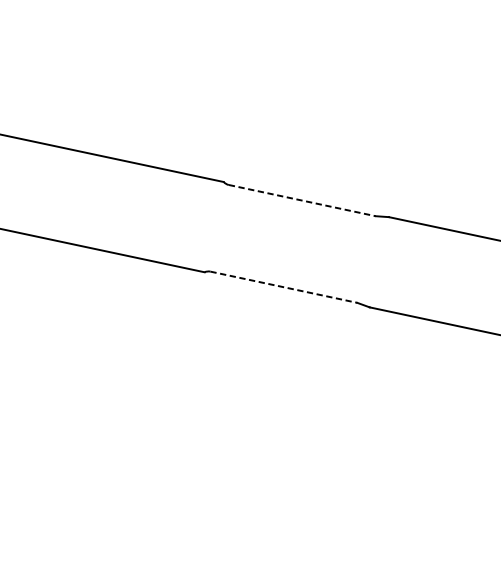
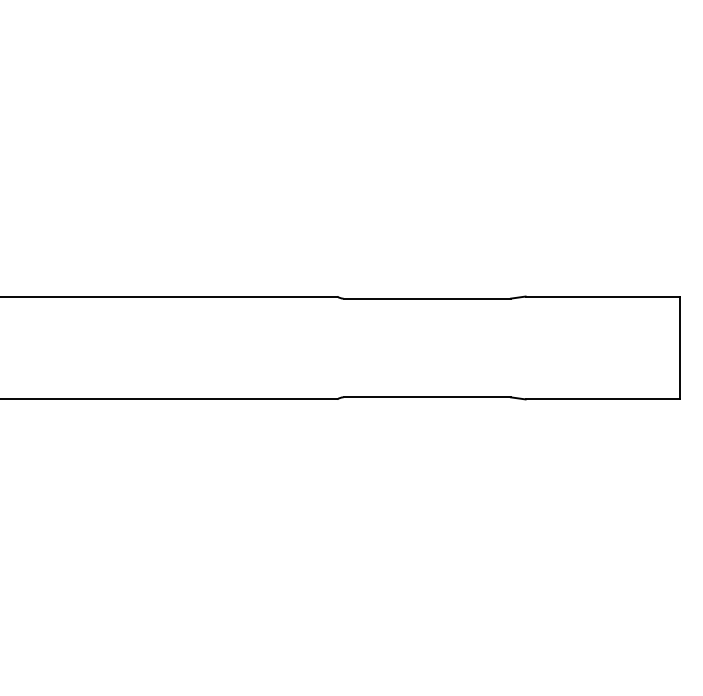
line: (302, 200) -> (427, 298), dashed -> solid
line: (284, 287) -> (427, 397), dashed -> solid

